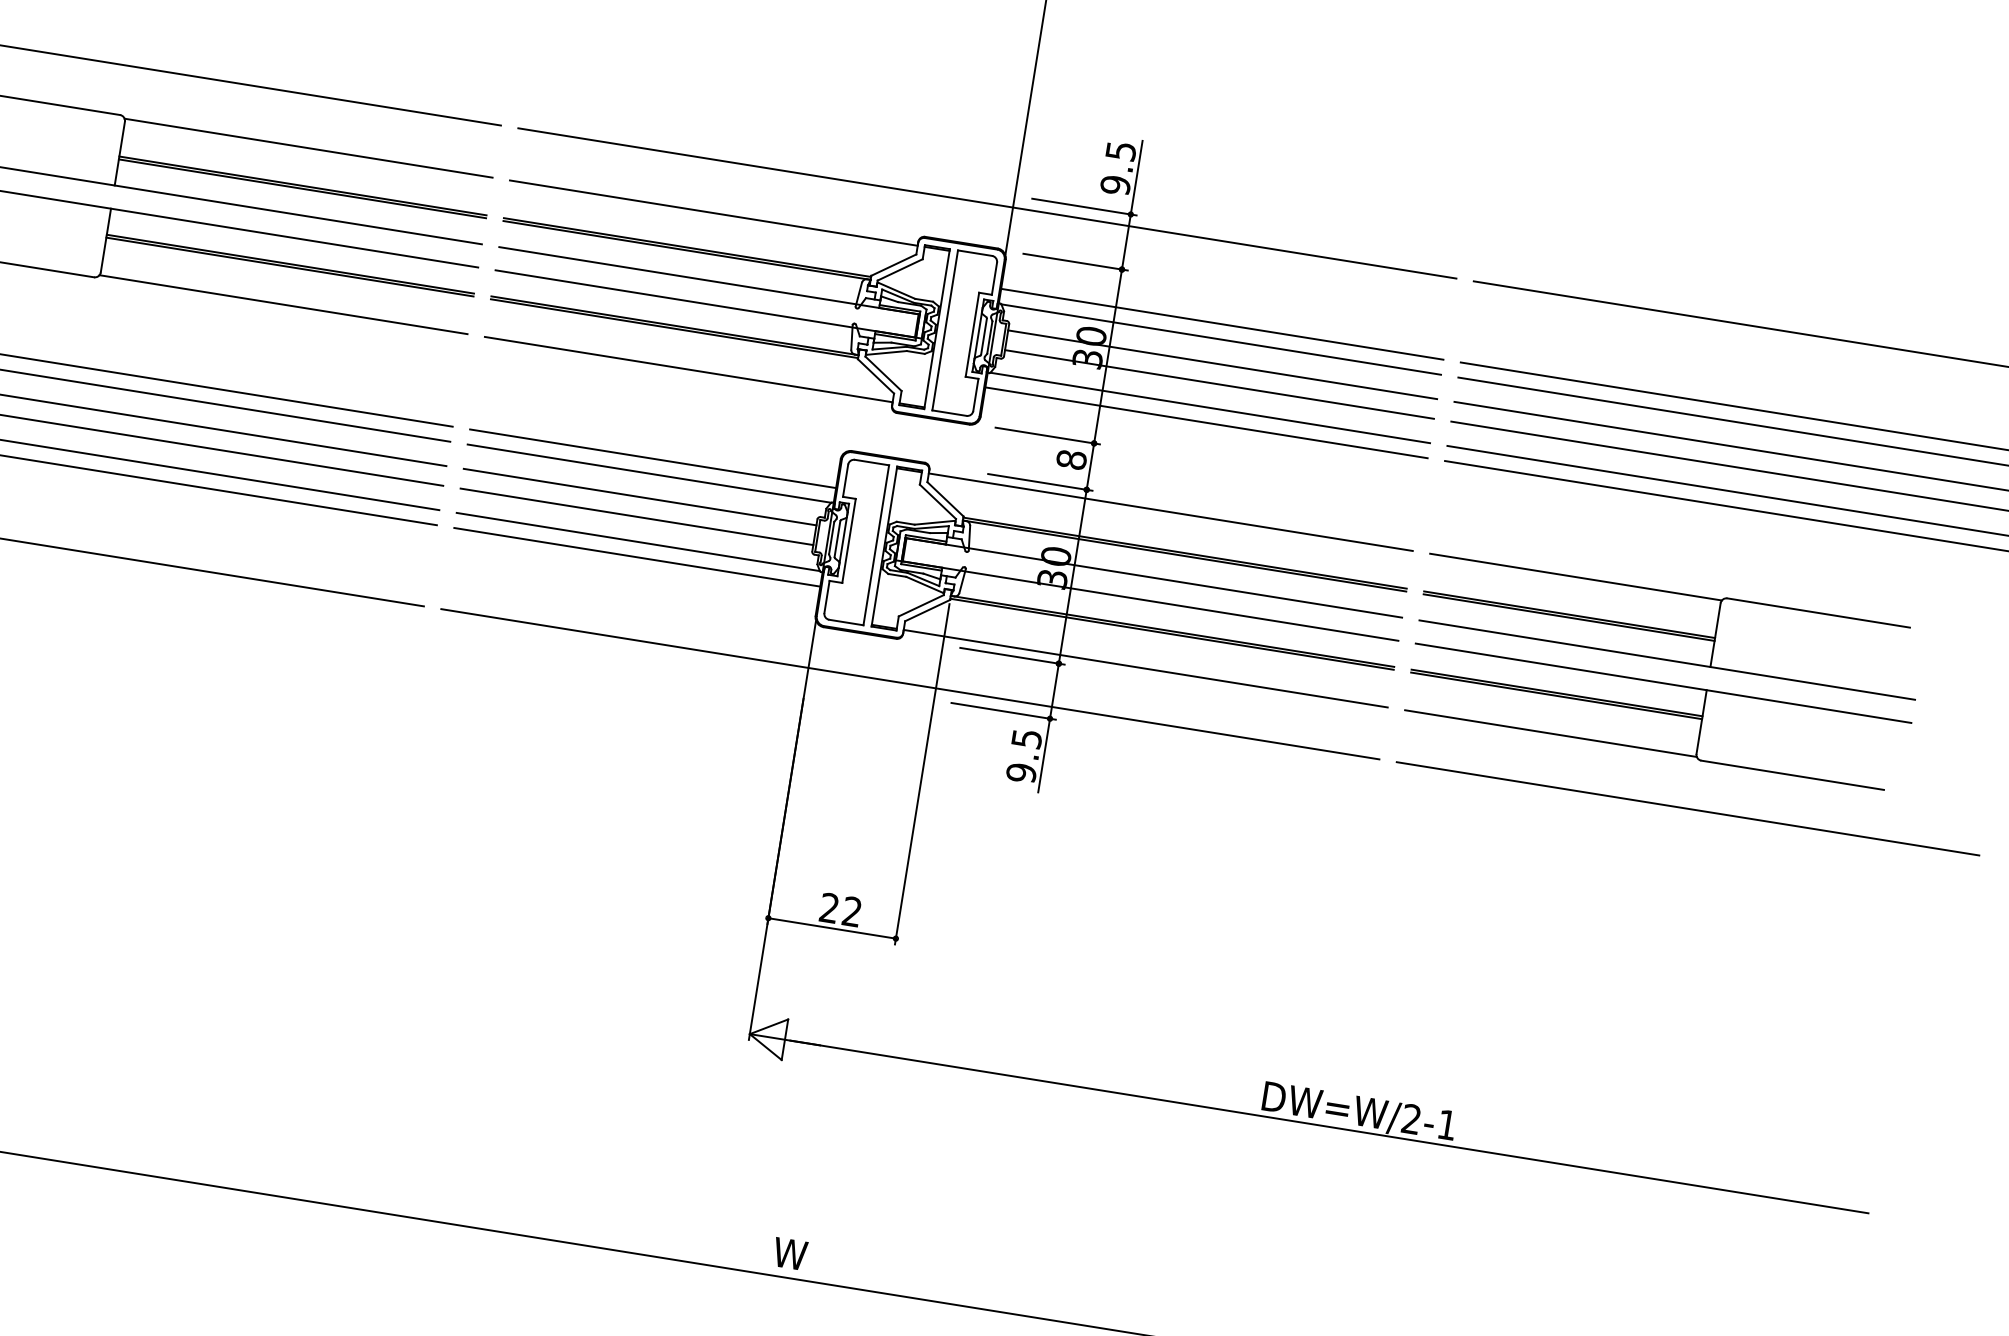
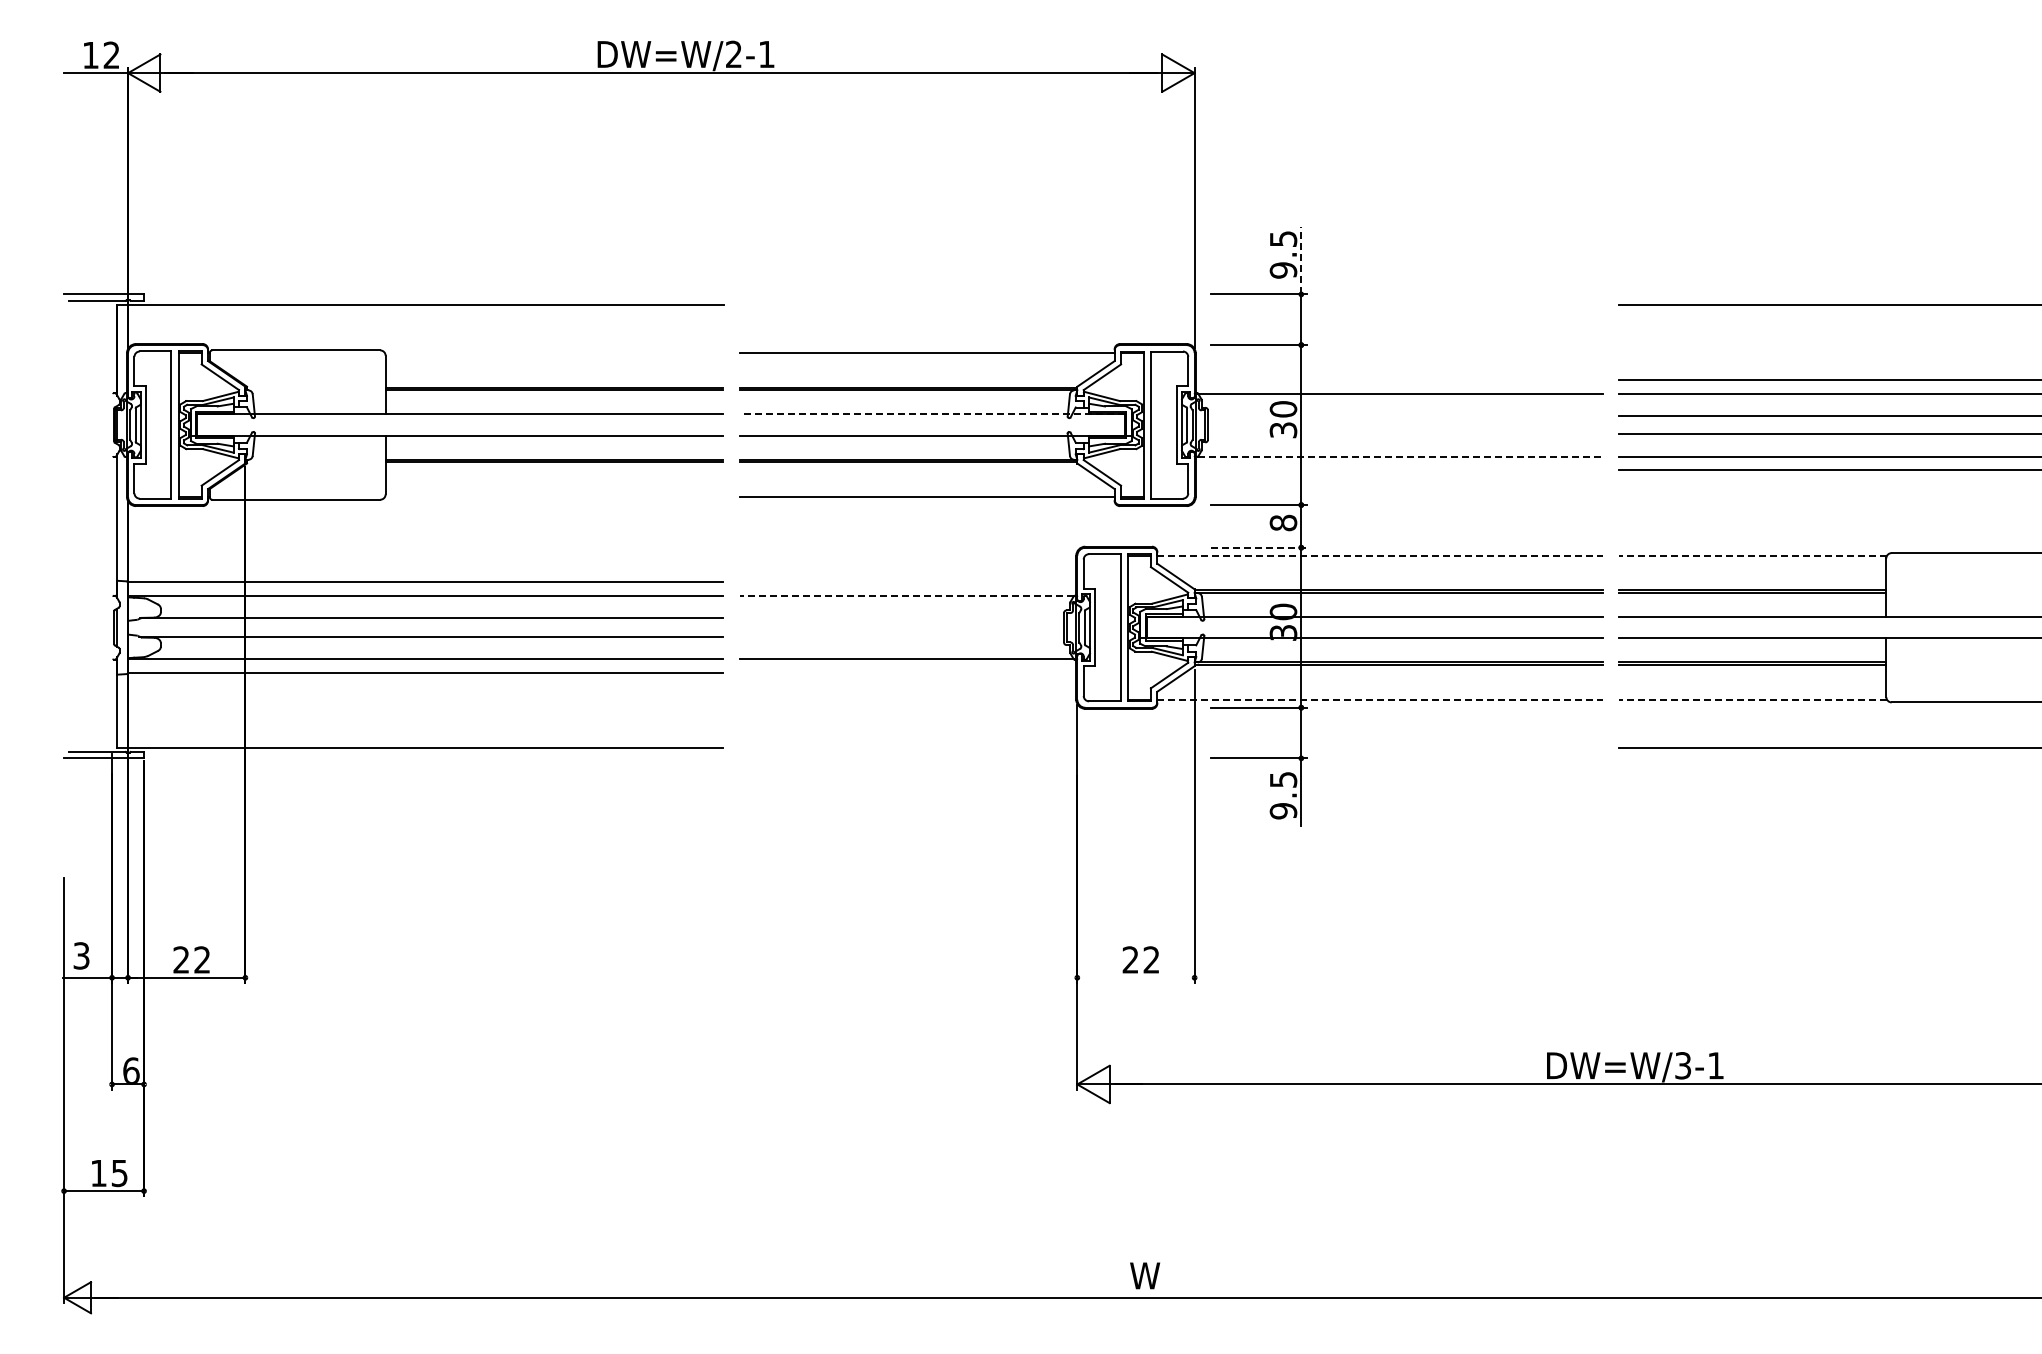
line: (307, 148) -> (553, 353), removed
line: (1136, 177) -> (1301, 260), solid -> dashed
line: (986, 203) -> (1170, 305), removed
line: (709, 280) -> (932, 414), solid -> dashed
line: (282, 305) -> (553, 497), removed
line: (1221, 323) -> (1398, 379), removed
line: (1221, 365) -> (1404, 416), removed
line: (1218, 384) -> (1404, 434), removed
line: (1210, 407) -> (1400, 456), solid -> dashed
line: (1205, 422) -> (1398, 470), removed
line: (652, 459) -> (907, 582), removed
line: (649, 474) -> (906, 596), solid -> dashed
line: (1040, 482) -> (1258, 547), solid -> dashed
line: (639, 497) -> (901, 618), removed
line: (1170, 511) -> (1379, 555), solid -> dashed
line: (636, 516) -> (901, 636), removed
line: (636, 556) -> (907, 672), removed
line: (1575, 576) -> (1752, 555), solid -> dashed
line: (1145, 668) -> (1379, 699), solid -> dashed
line: (909, 684) -> (1170, 747), removed
line: (1550, 733) -> (1752, 699), solid -> dashed
line: (831, 928) -> (1135, 977), removed
text: (1411, 1119) -> (1683, 1065), DW=W/2-1 -> DW=W/3-1

